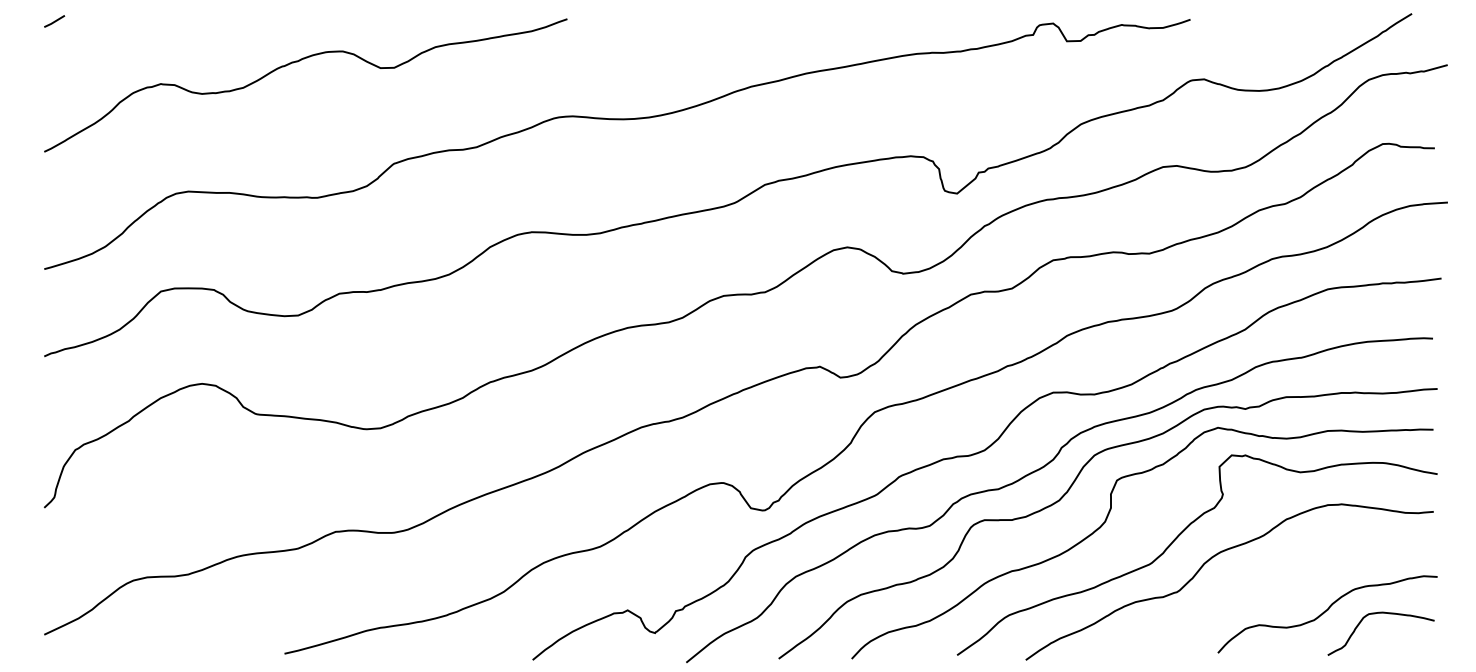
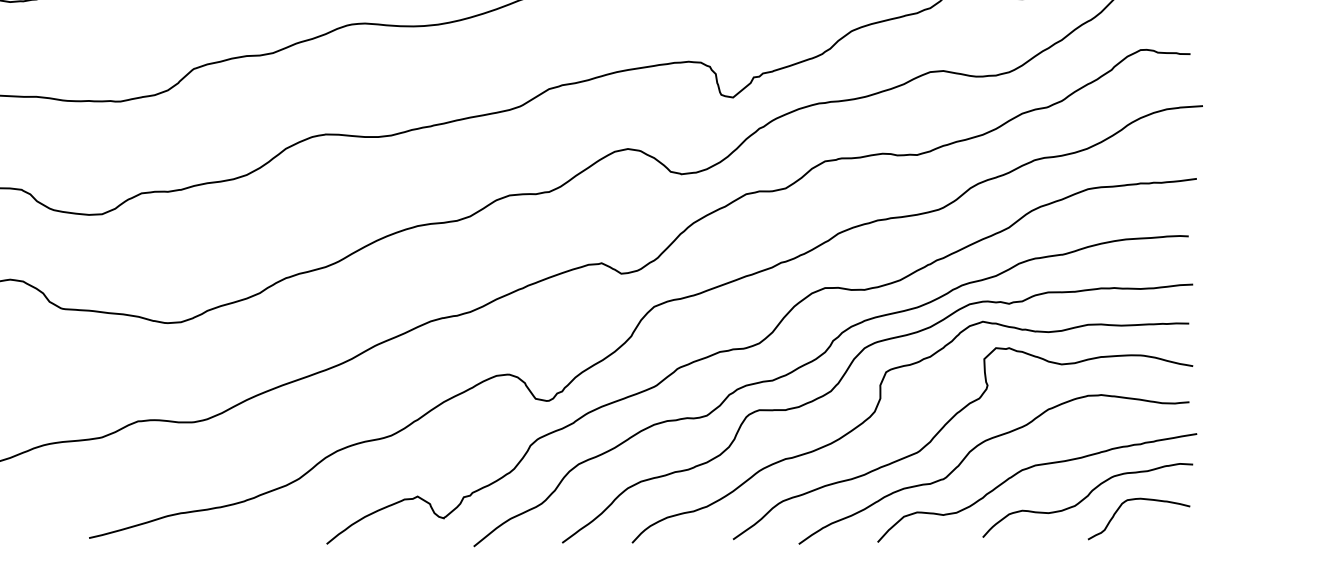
curve: (1266, 581) -> (1029, 468), added

